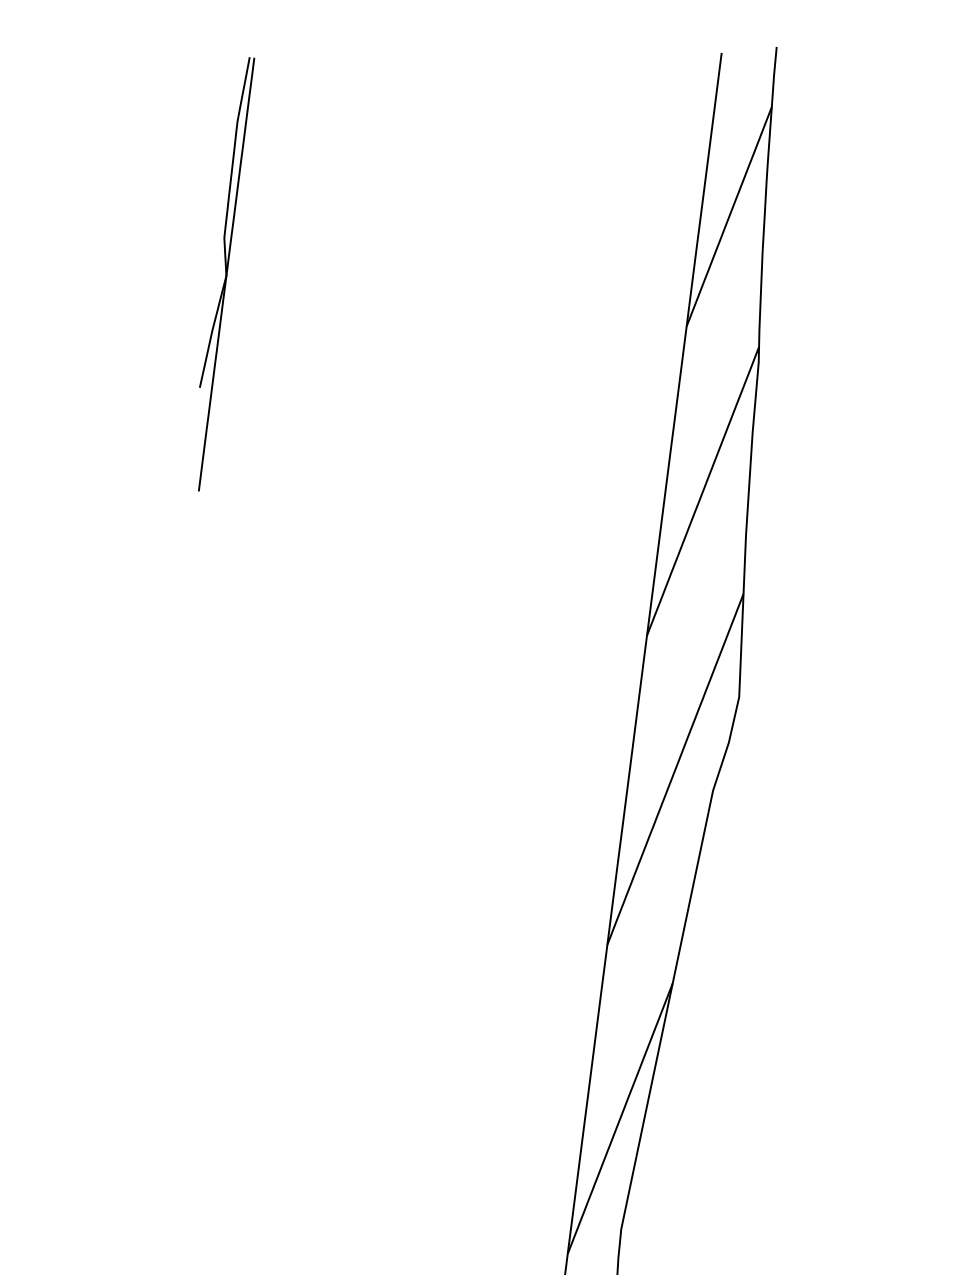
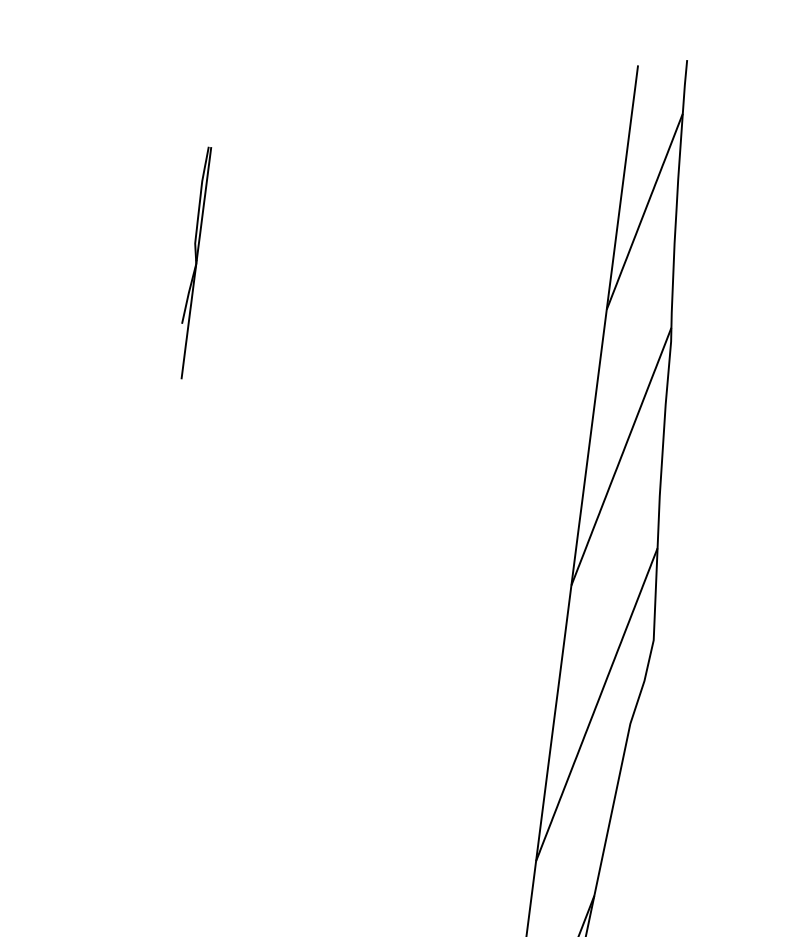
part: (226, 274) -> (196, 263), size x0.6

